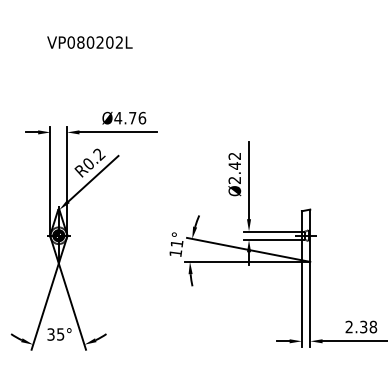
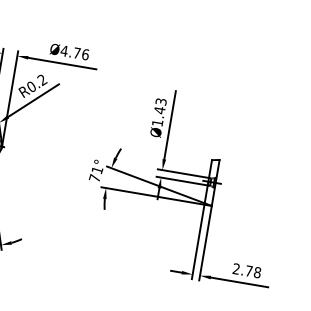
text: (234, 167) -> (159, 111), Ø2.42 -> Ø1.43
text: (175, 252) -> (94, 177), 11° -> 71°
text: (363, 326) -> (249, 270), 2.38 -> 2.78

